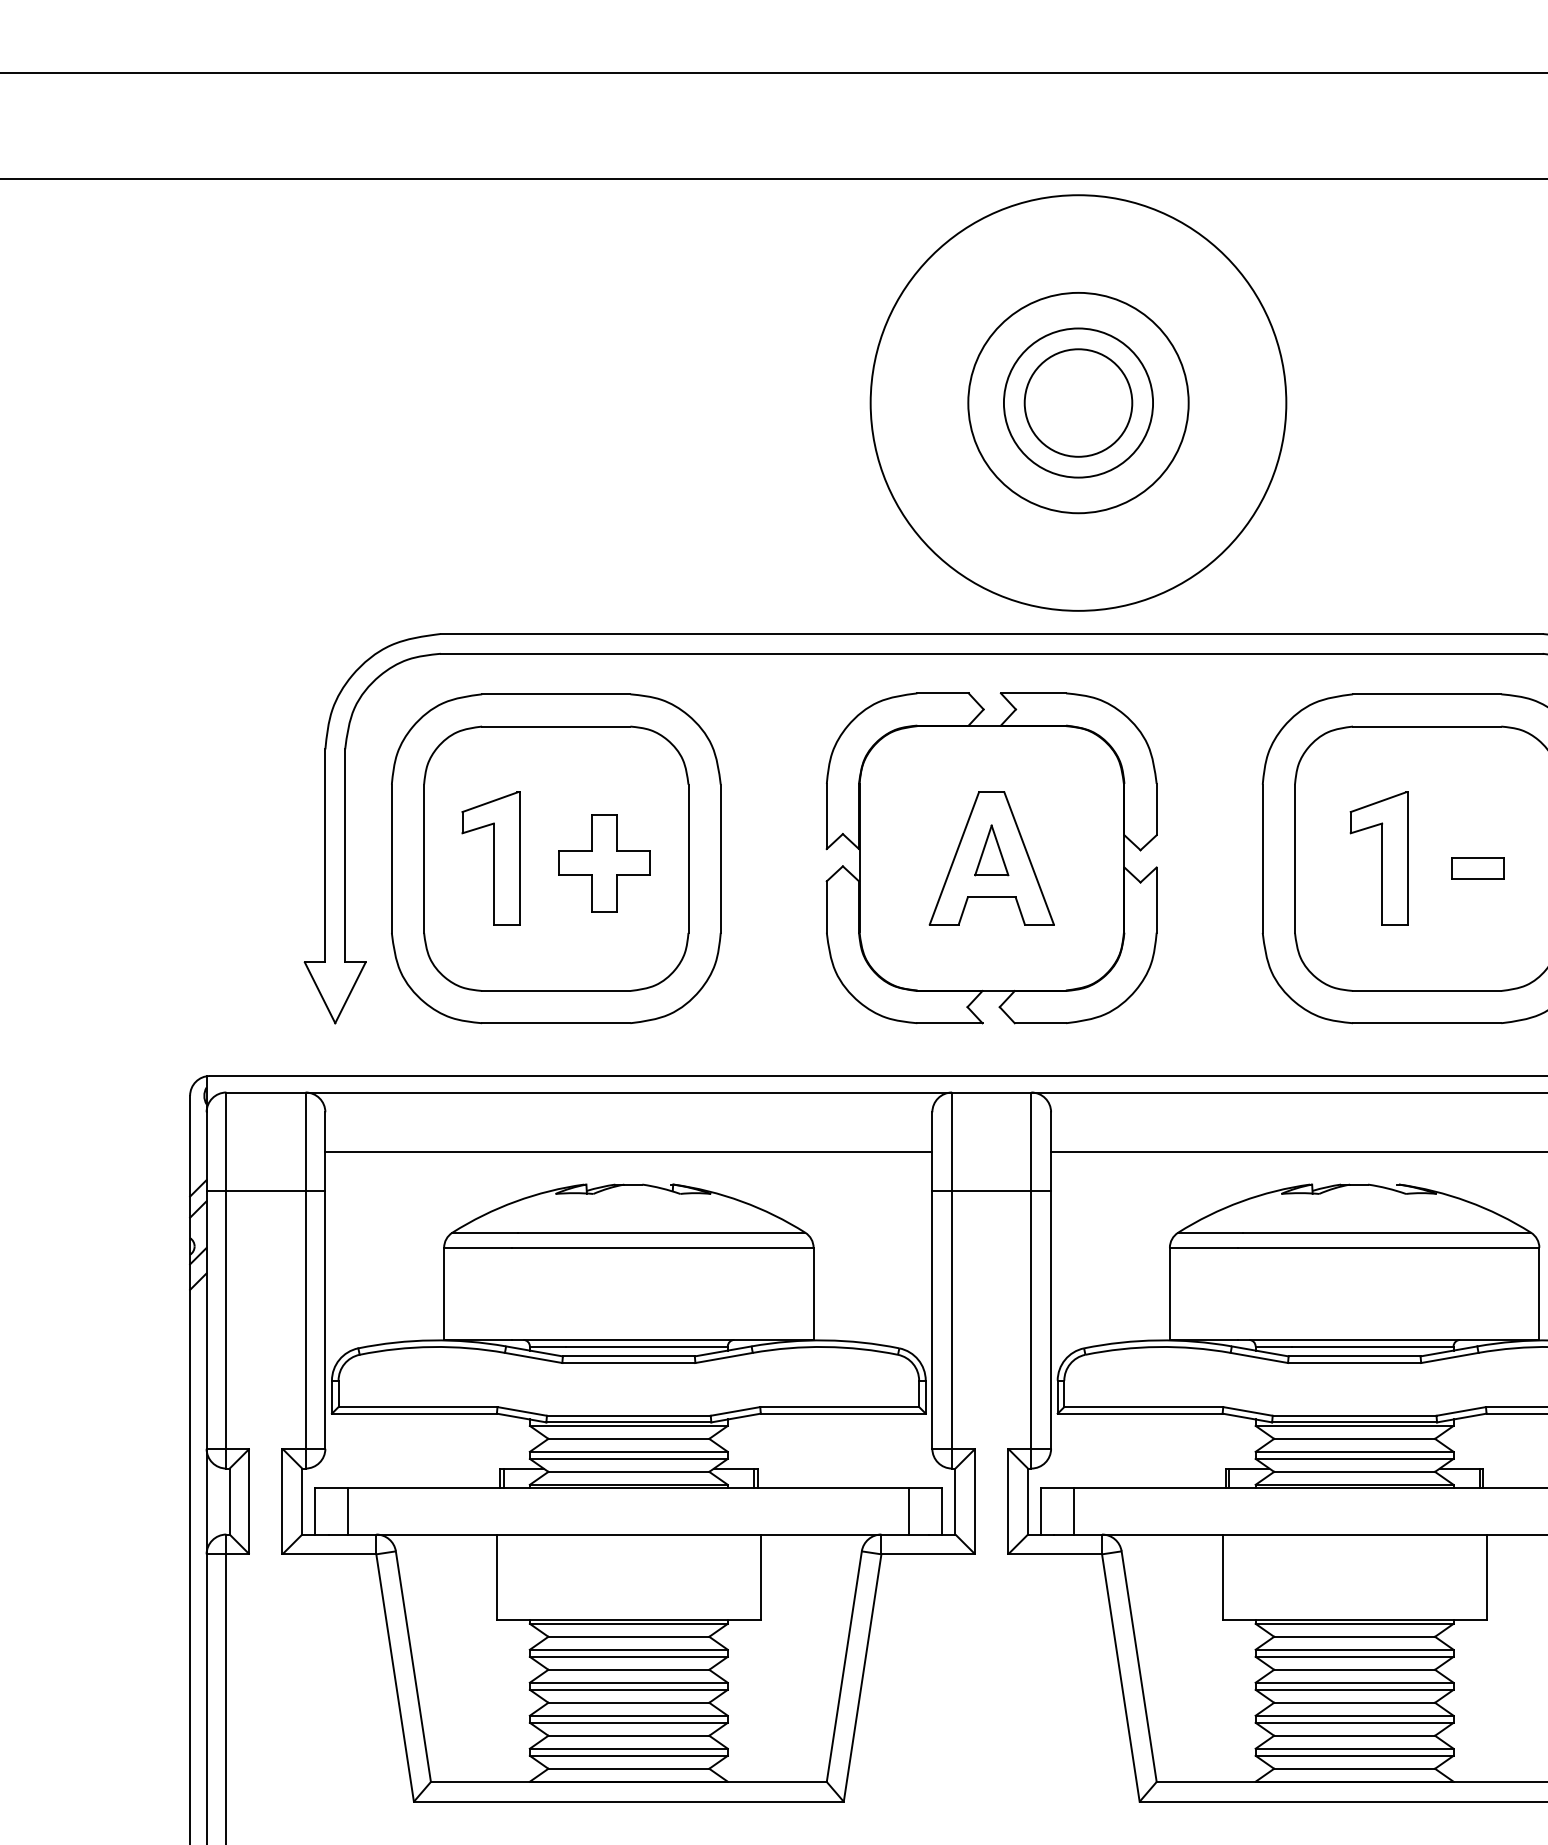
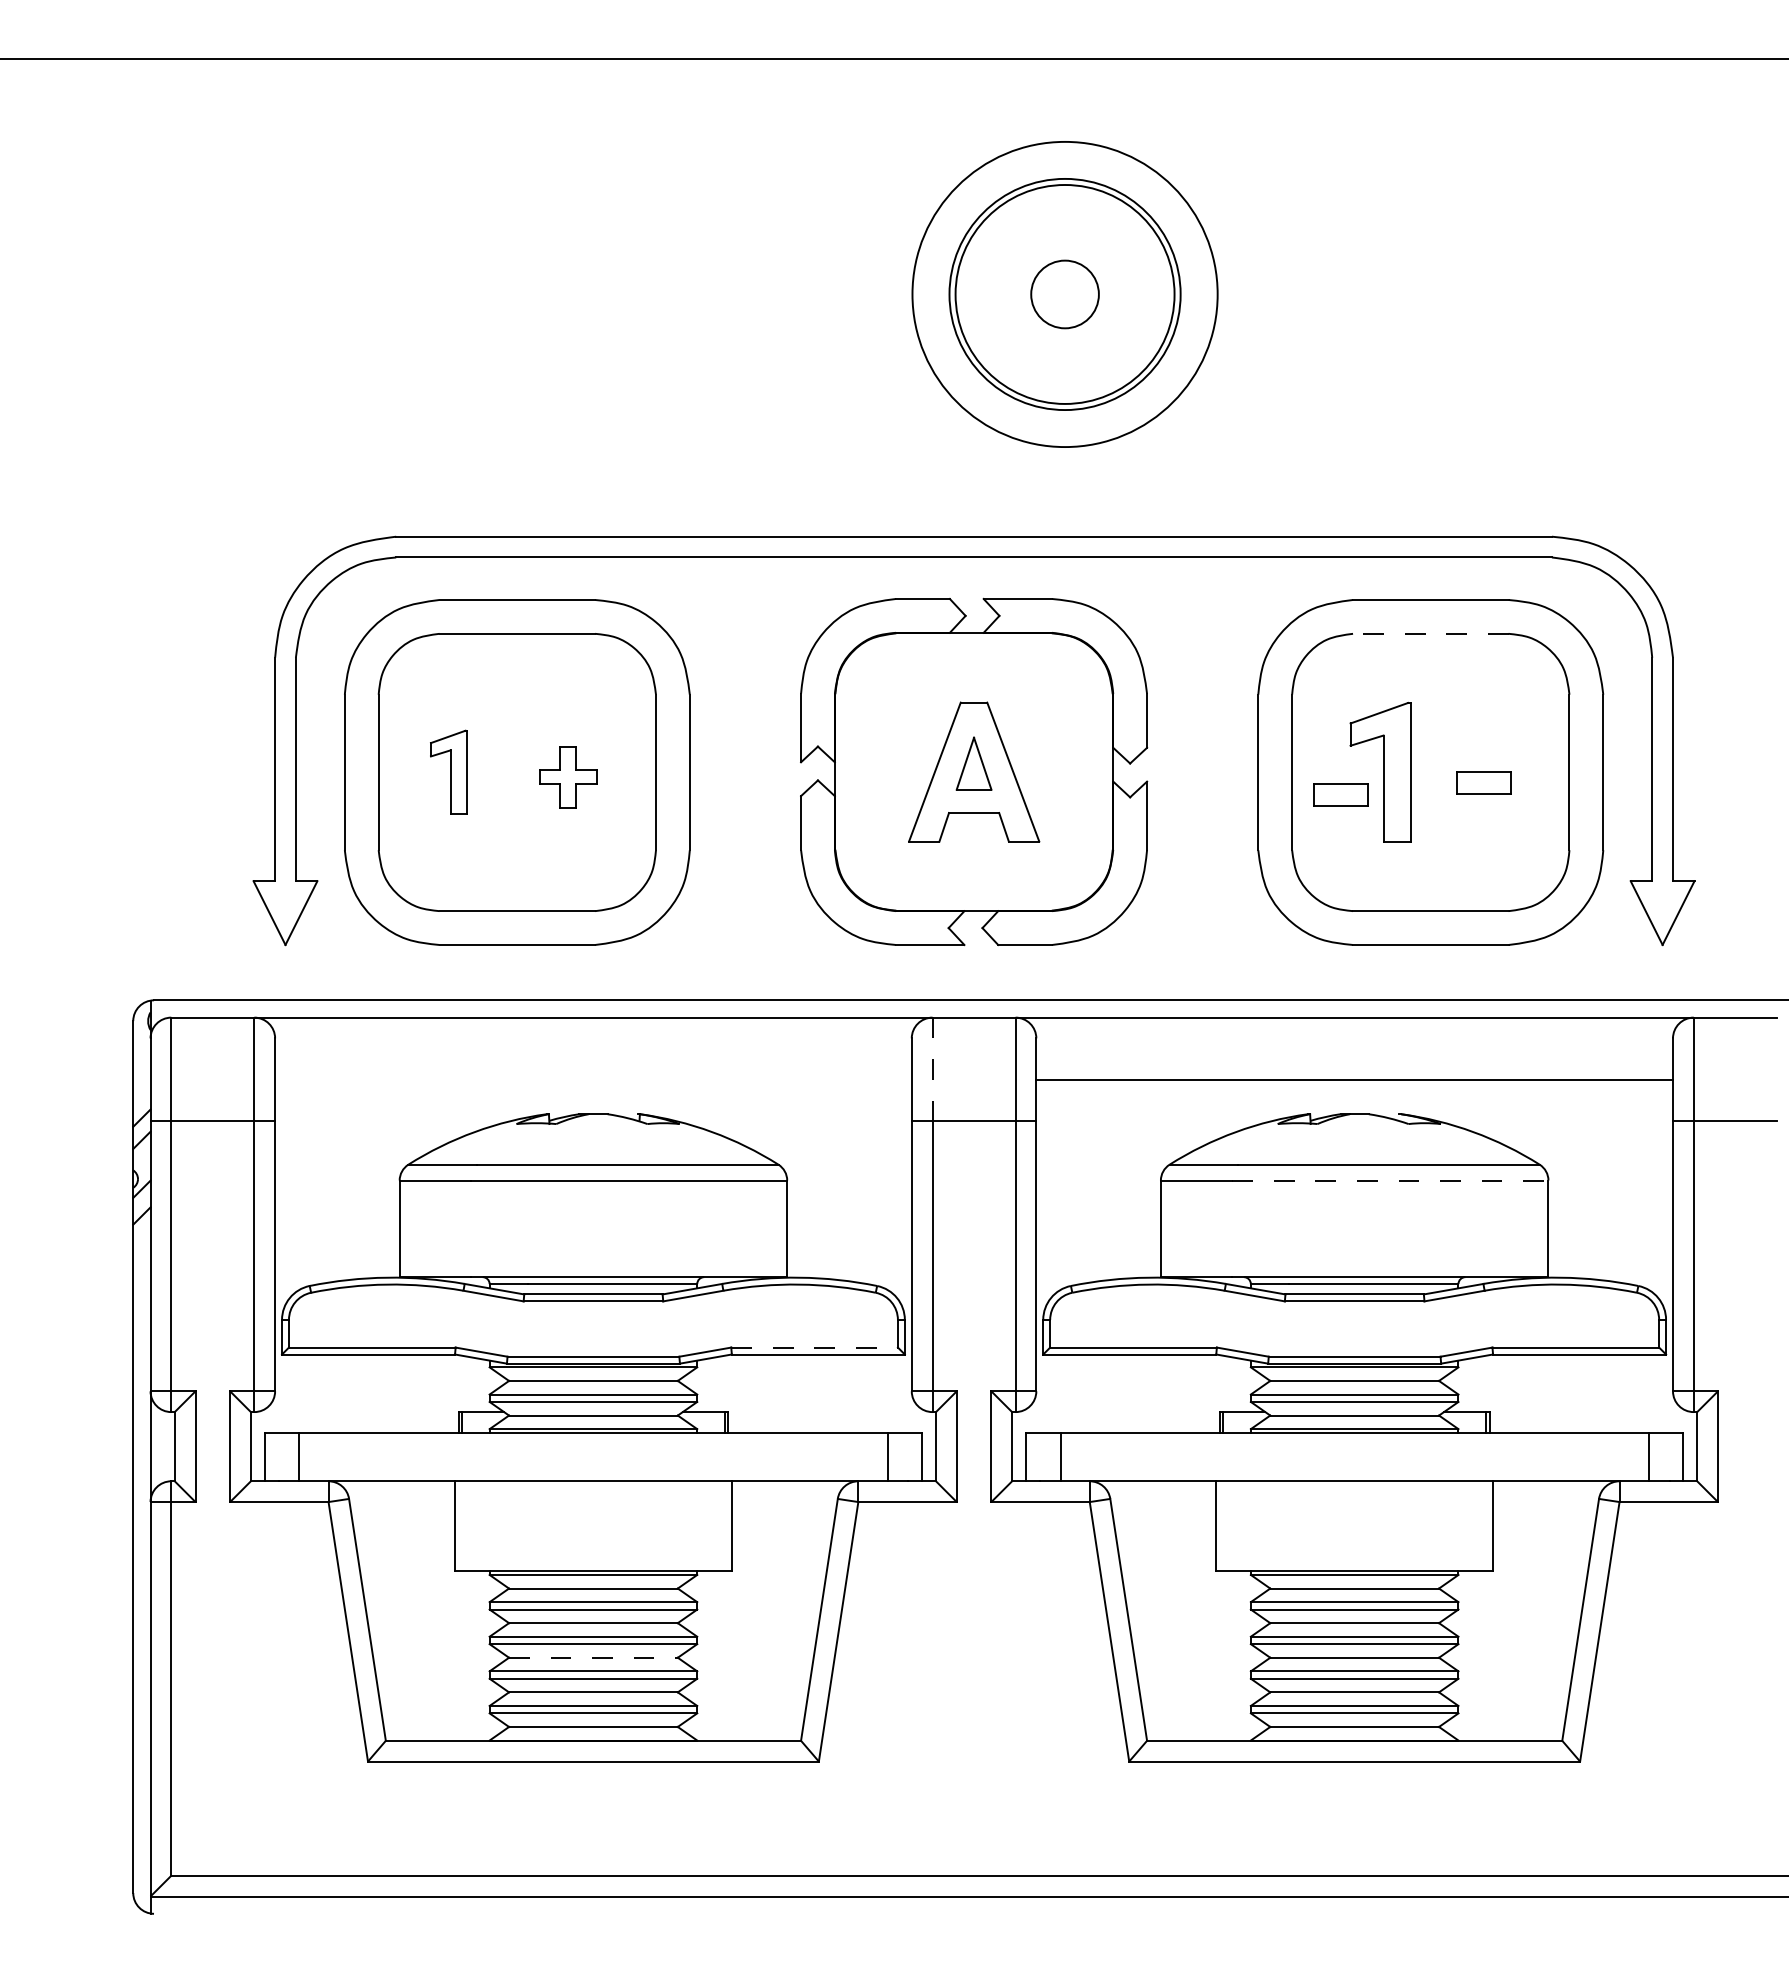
circle: (1077, 403) -> (1064, 294), size x0.6
circle: (1077, 403) -> (1064, 294), size x1.4
circle: (1078, 403) -> (1065, 294), size x0.7
line: (1426, 726) -> (1430, 633), solid -> dashed
part: (490, 858) -> (448, 772), size x0.6
part: (605, 863) -> (568, 777), size x0.6
part: (1341, 879) -> (1340, 794), added
line: (952, 1141) -> (932, 1069), solid -> dashed
line: (628, 1151) -> (593, 1079), removed
line: (1388, 1247) -> (1390, 1180), solid -> dashed
line: (840, 1406) -> (815, 1347), solid -> dashed
line: (628, 1702) -> (593, 1657), solid -> dashed

